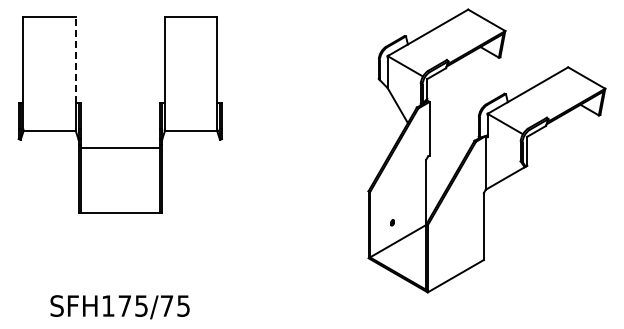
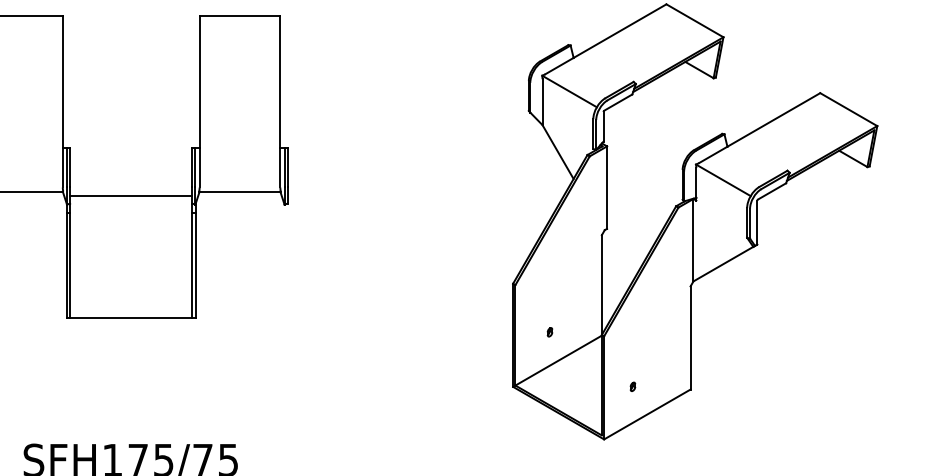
line: (75, 60) -> (62, 82), dashed -> solid
line: (120, 147) -> (131, 194), moved
part: (446, 257) -> (632, 385), added

